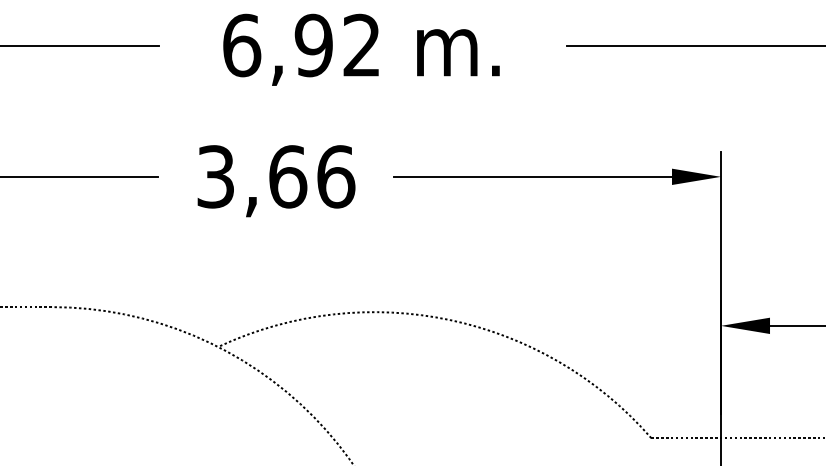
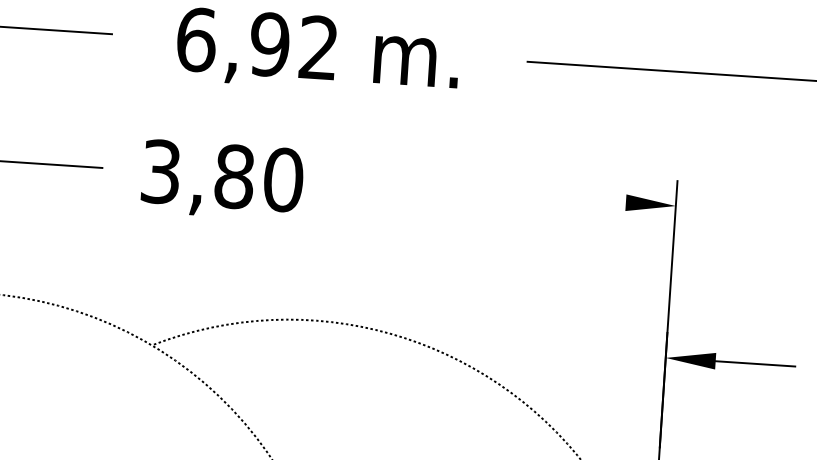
text: (312, 176) -> (259, 178), 3,66 -> 3,80
line: (532, 176) -> (483, 192), removed

